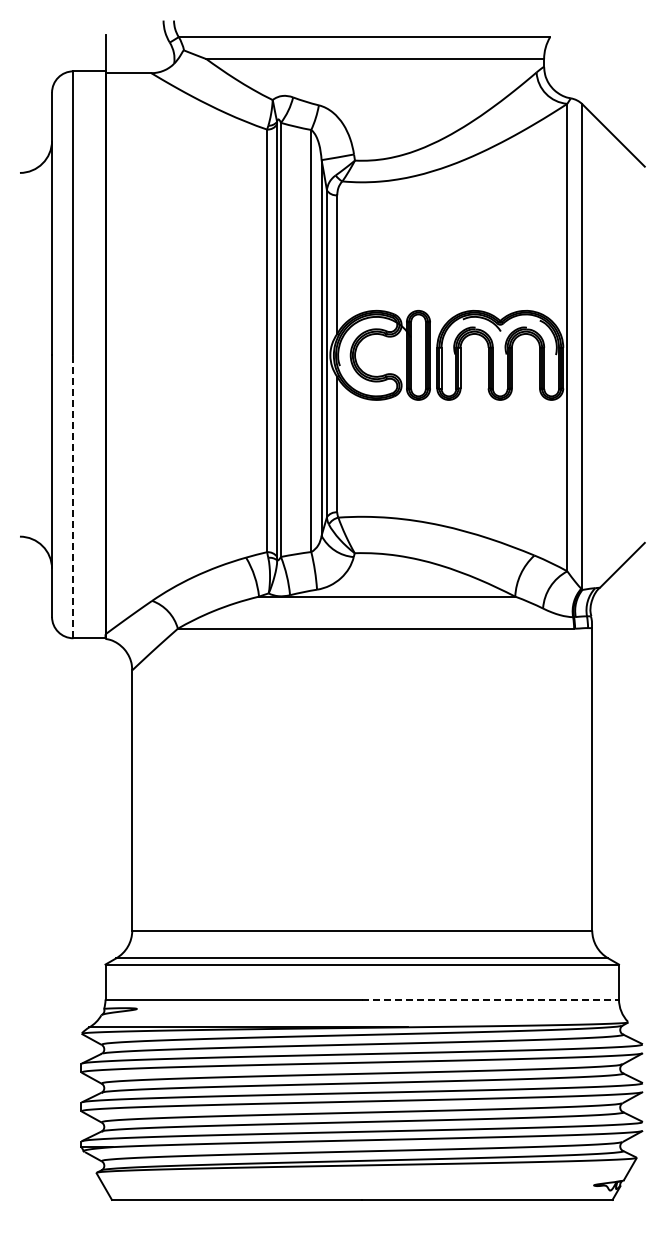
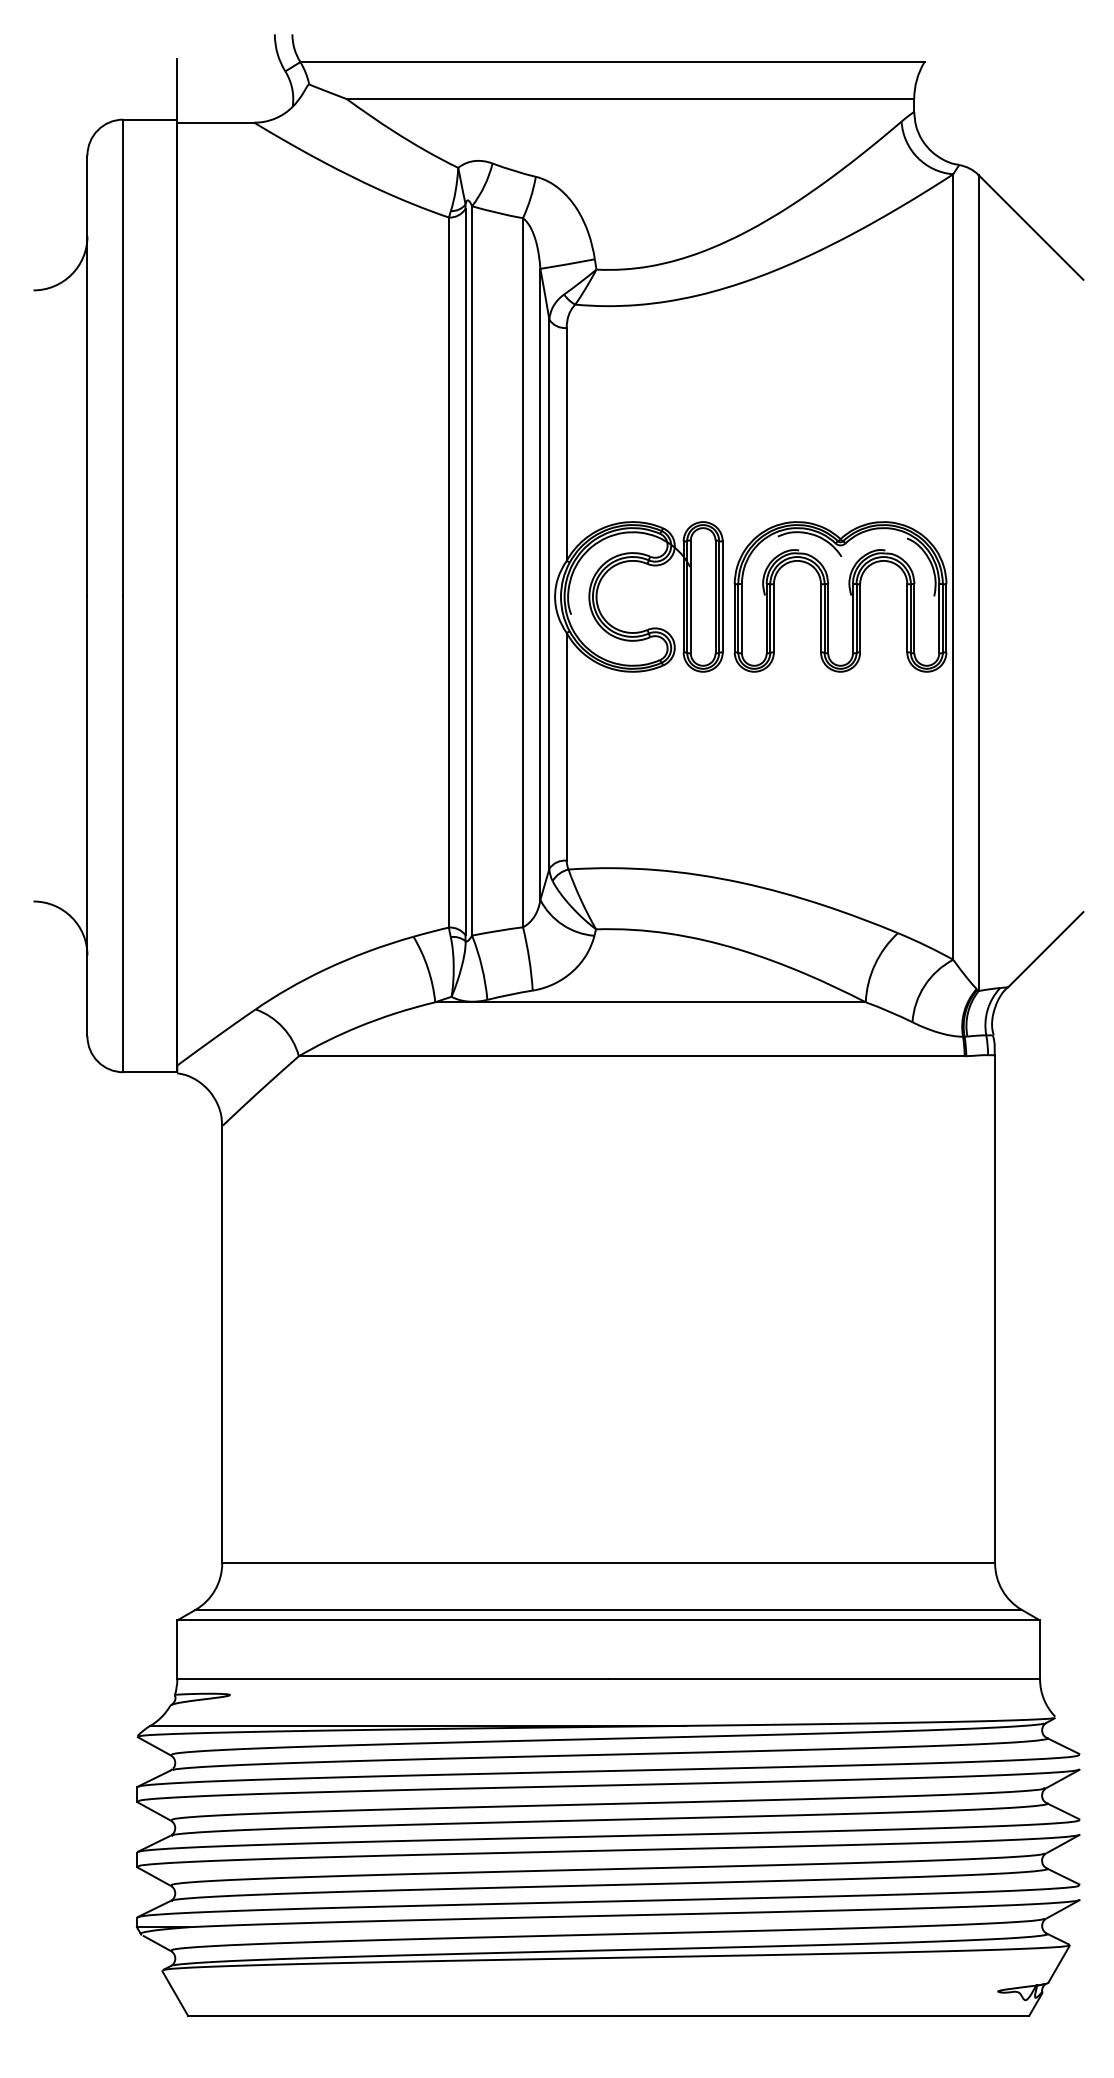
line: (73, 496) -> (123, 834), dashed -> solid
line: (491, 999) -> (825, 1679), dashed -> solid

